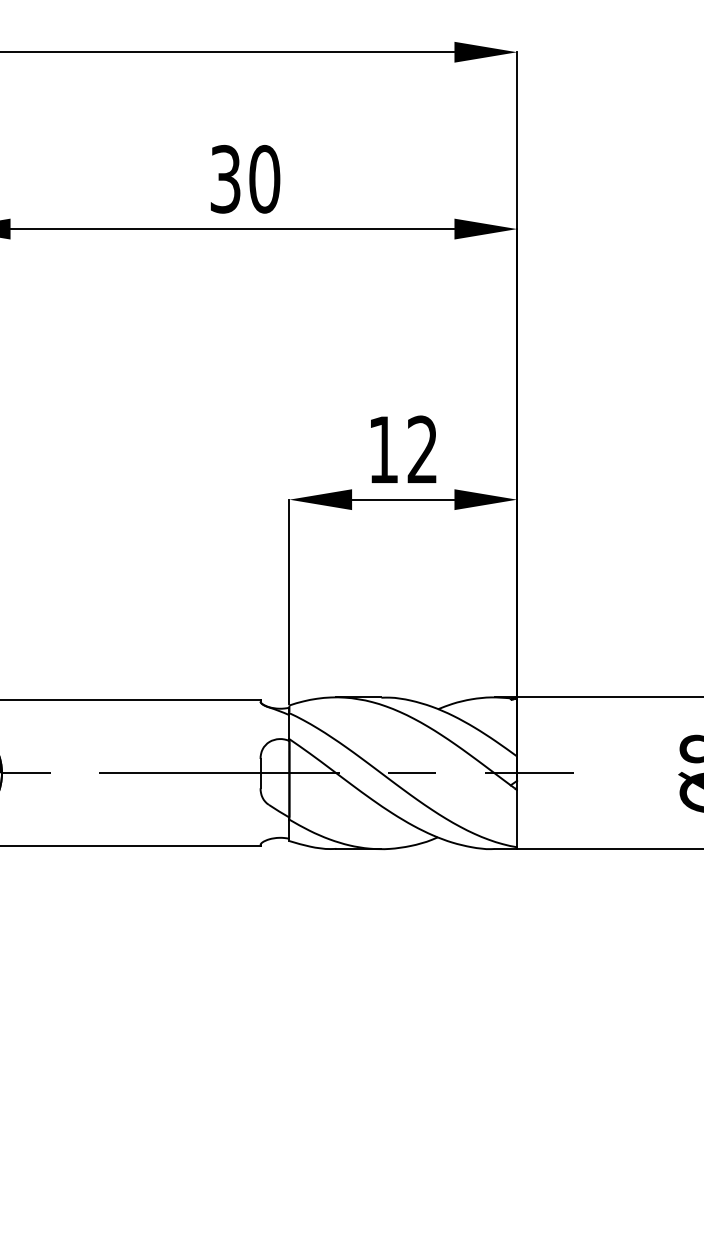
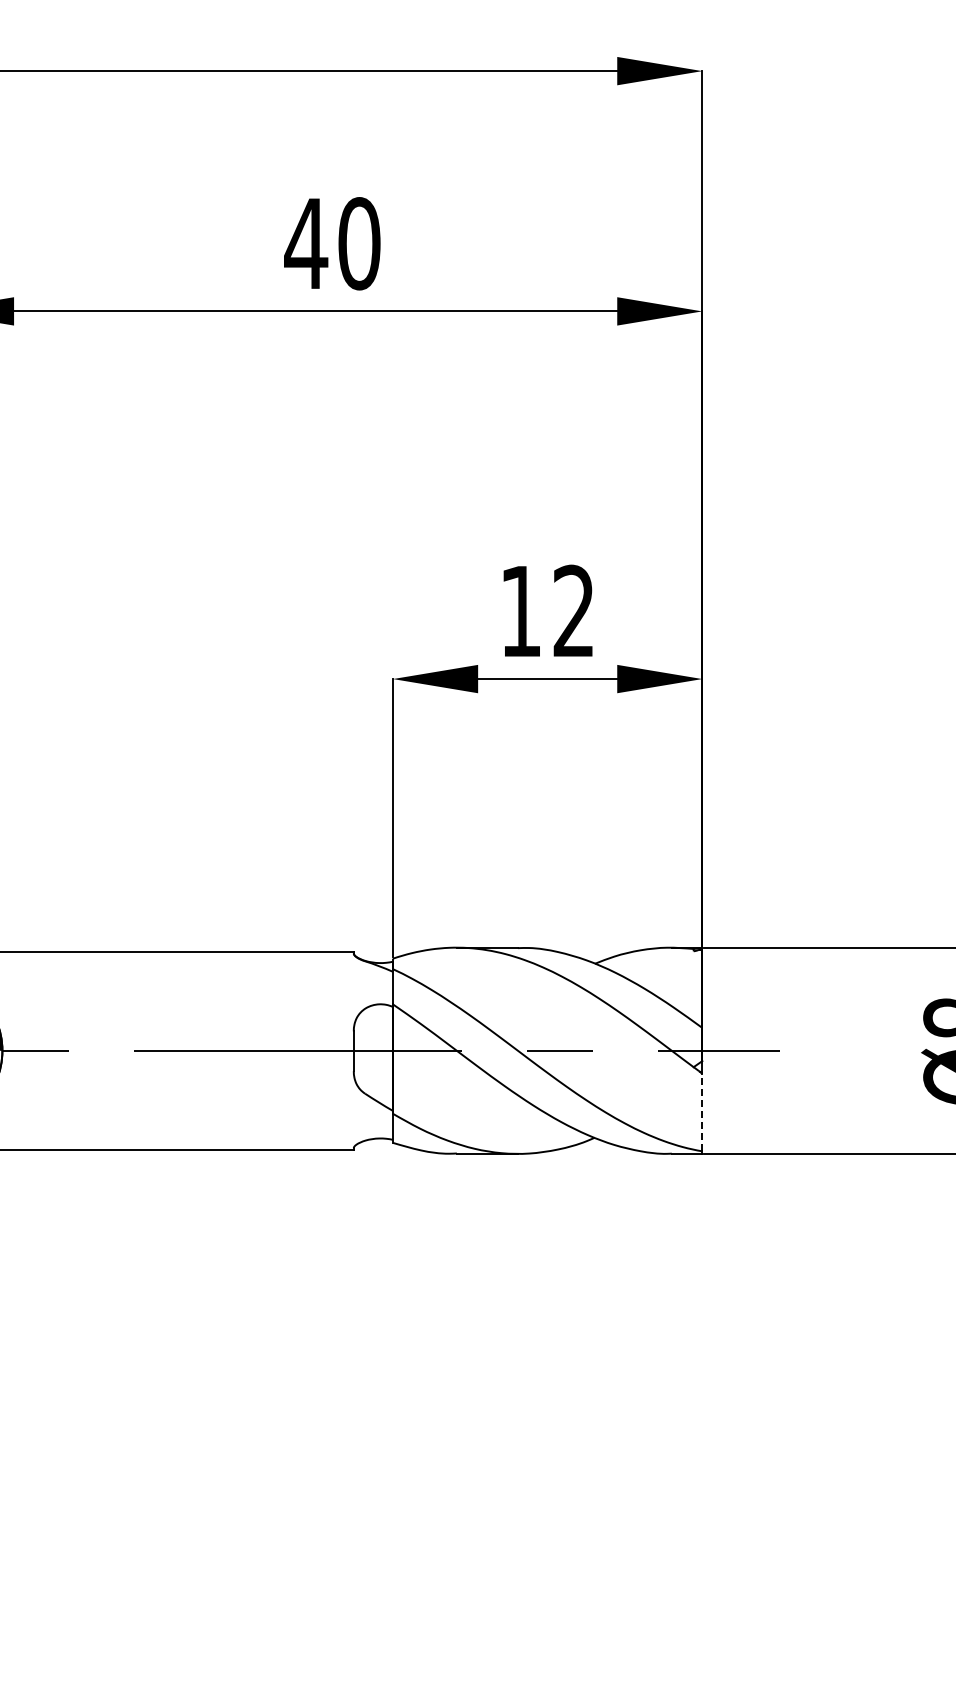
text: (225, 179) -> (306, 243), 30 -> 40
line: (517, 818) -> (702, 1112), solid -> dashed

